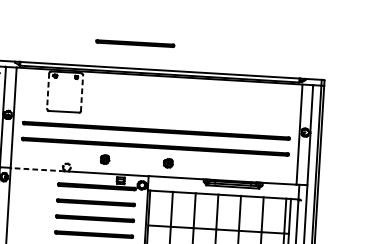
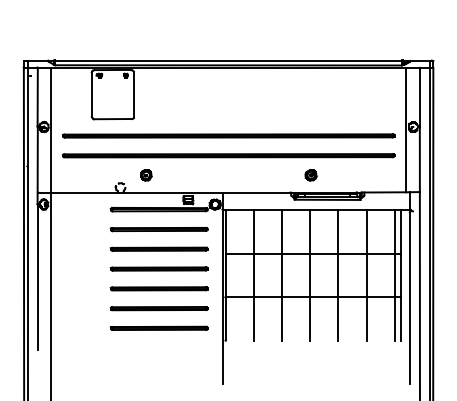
part: (134, 43) -> (195, 29), removed
line: (47, 91) -> (91, 95), dashed -> solid
line: (81, 92) -> (133, 94), dashed -> solid
part: (105, 159) -> (146, 175), moved
part: (167, 163) -> (310, 175), moved
line: (37, 169) -> (84, 192), dashed -> solid

